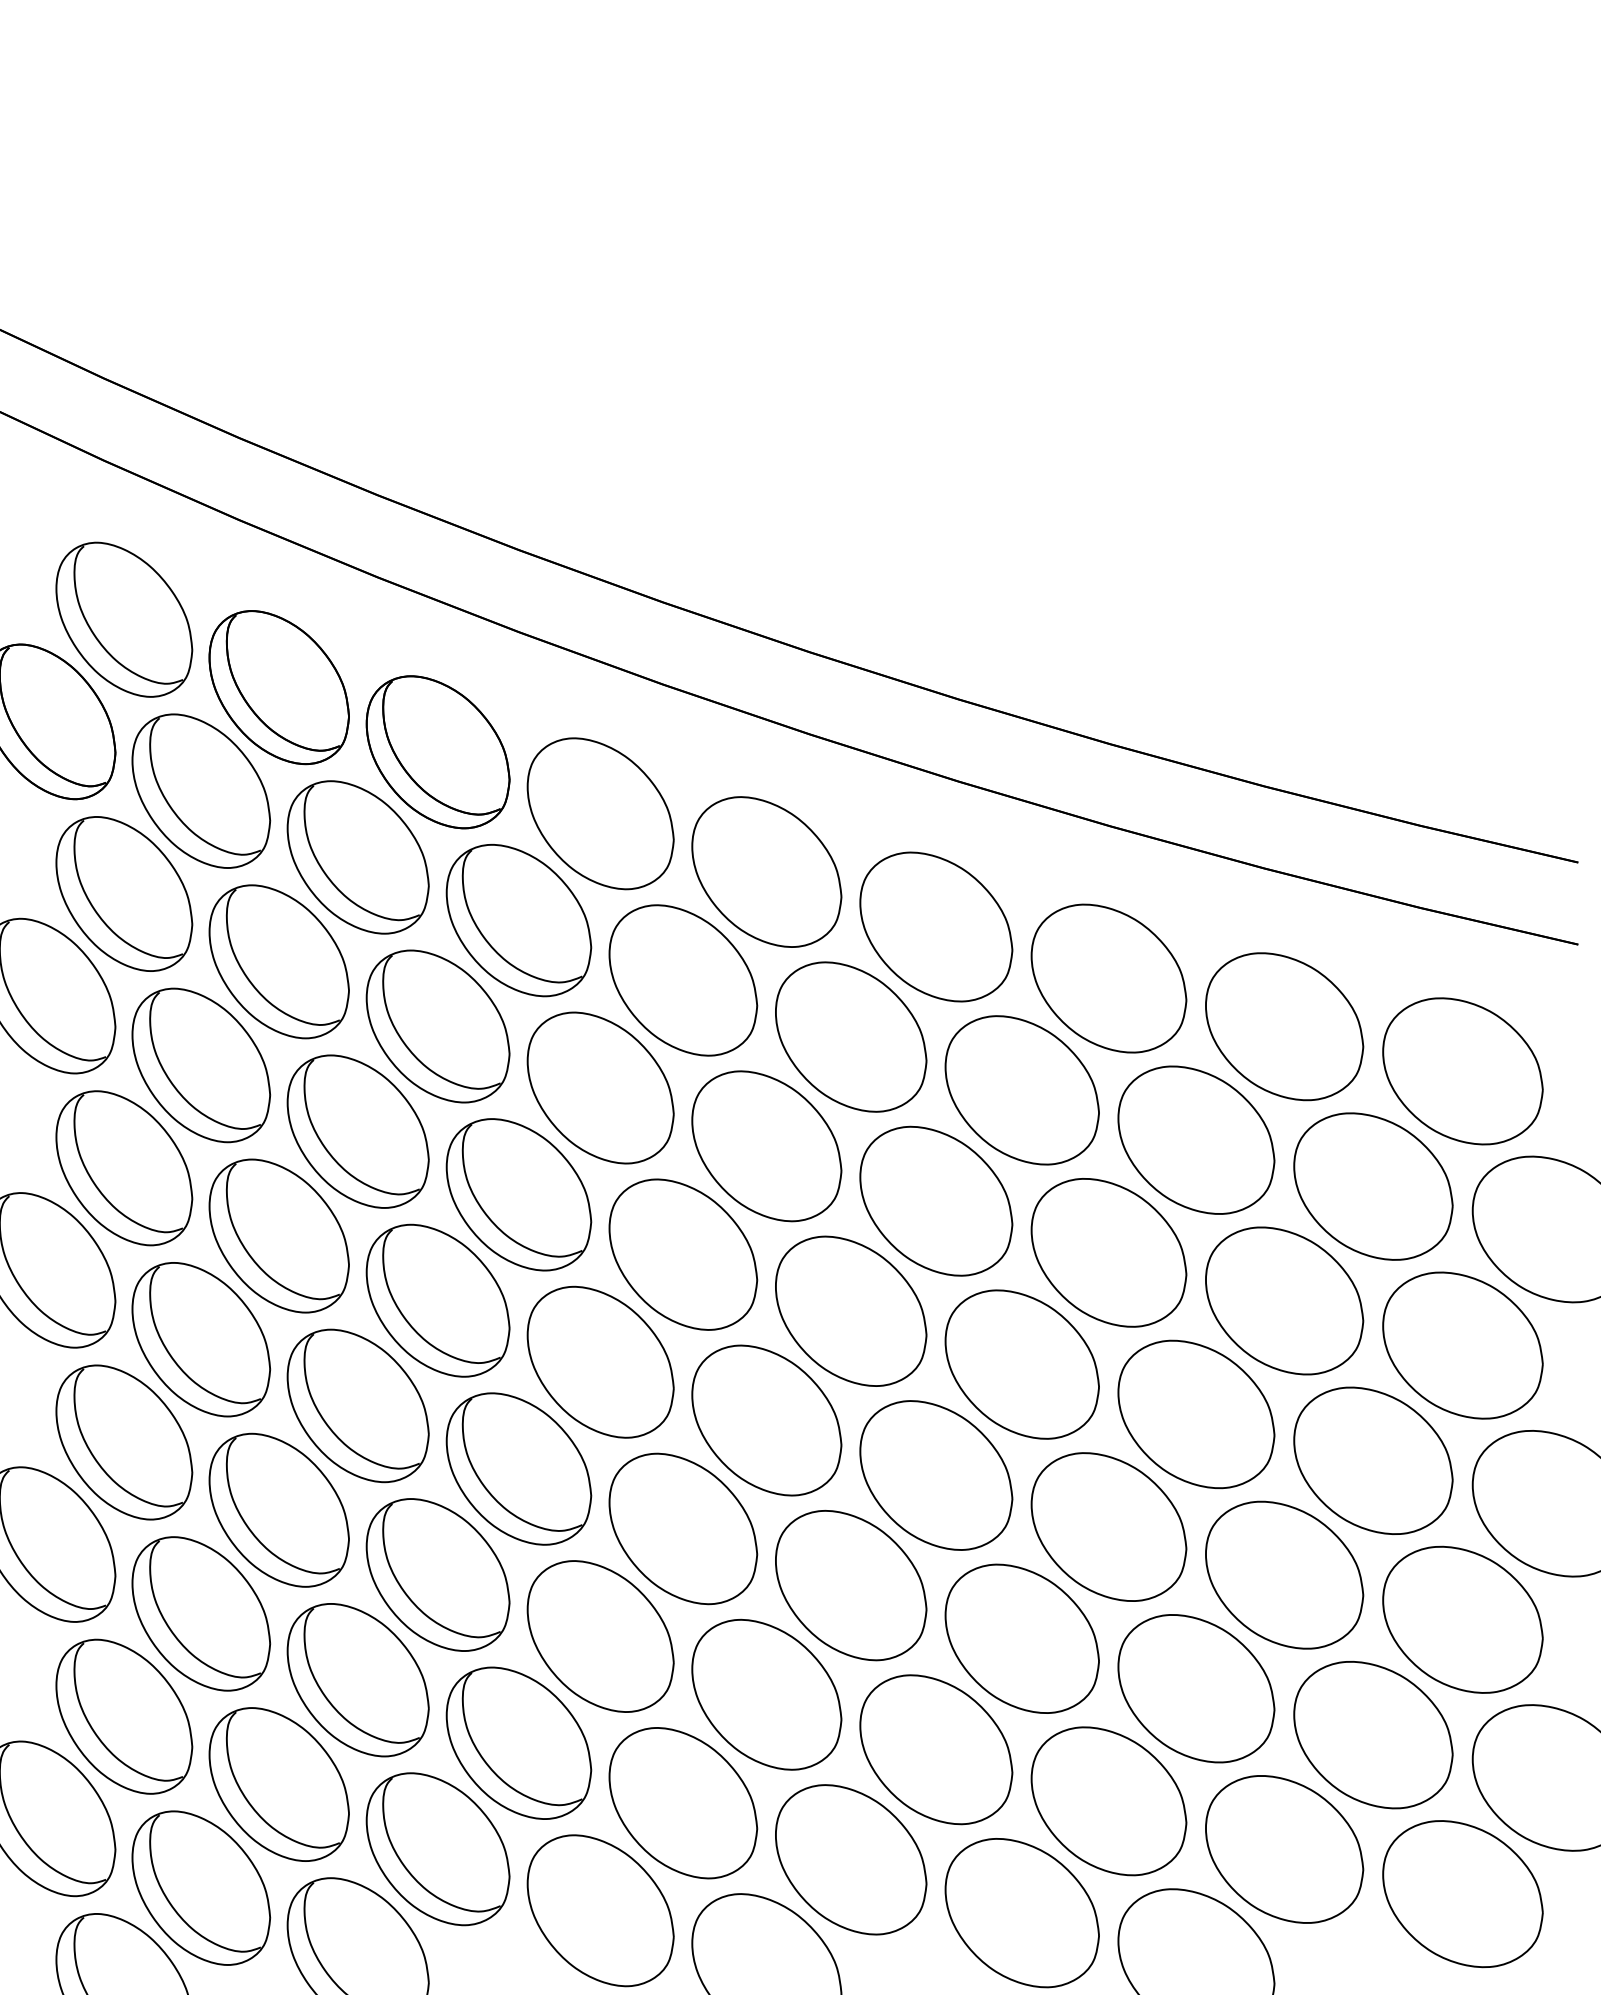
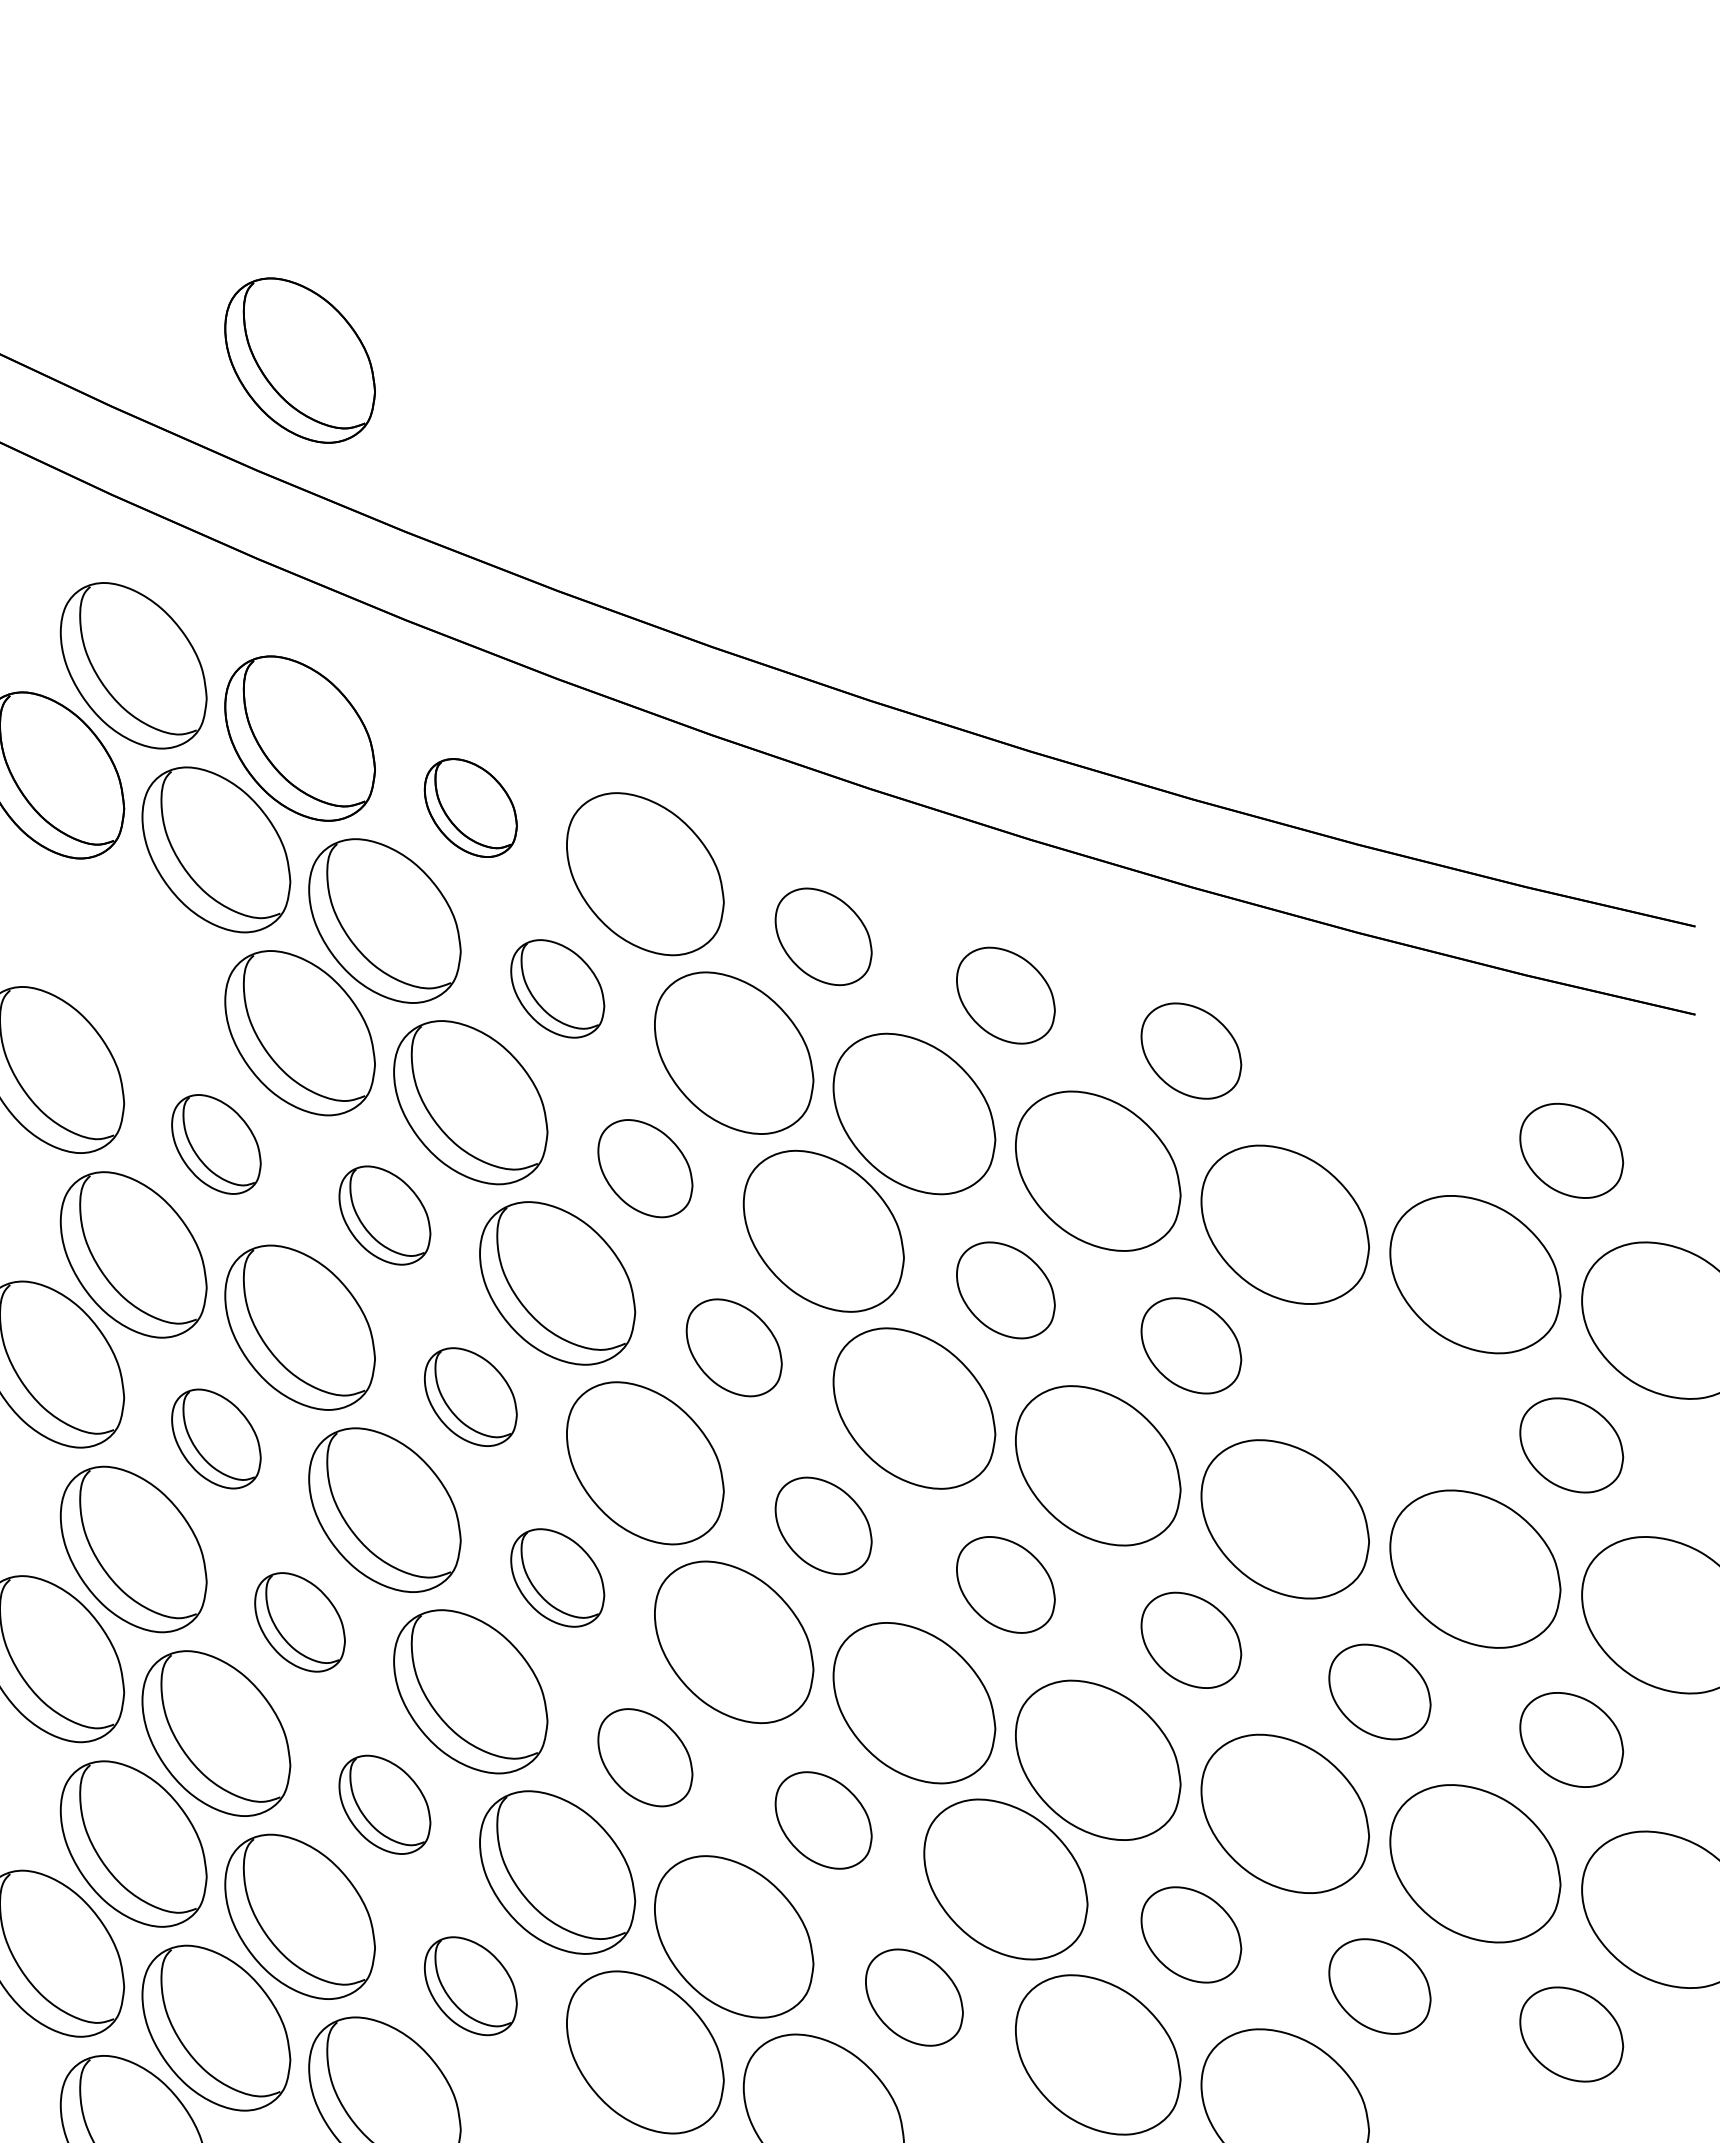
part: (278, 335) -> (299, 360), added
part: (437, 751) -> (470, 807), size x0.6
part: (766, 871) -> (823, 936), size x0.6
part: (124, 893) -> (133, 959), removed
part: (518, 920) -> (557, 988), size x0.6
part: (935, 926) -> (1005, 995), size x0.6
part: (1109, 977) -> (1191, 1050), size x0.6
part: (1284, 1026) -> (1379, 1102), removed
part: (201, 1065) -> (216, 1144), size x0.6
part: (1462, 1071) -> (1571, 1150), size x0.6
part: (600, 1087) -> (645, 1168), size x0.6
part: (357, 1131) -> (384, 1215), size x0.6
part: (935, 1201) -> (1005, 1290), size x0.6
part: (1109, 1252) -> (1191, 1345), size x0.6
part: (683, 1254) -> (734, 1347), size x0.6
part: (437, 1300) -> (470, 1396), size x0.6
part: (1284, 1301) -> (1379, 1397), removed
part: (201, 1339) -> (216, 1438), size x0.6
part: (1462, 1345) -> (1571, 1445), size x0.6
part: (766, 1420) -> (823, 1525), size x0.6
part: (518, 1468) -> (557, 1577), size x0.6
part: (935, 1475) -> (1005, 1584), size x0.6
part: (278, 1510) -> (299, 1622), size x0.6
part: (1109, 1527) -> (1191, 1640), size x0.6
part: (1284, 1574) -> (1379, 1691), size x0.6
part: (1462, 1619) -> (1571, 1739), size x0.6
part: (600, 1636) -> (645, 1757), size x0.6
part: (357, 1679) -> (384, 1804), size x0.6
part: (766, 1694) -> (823, 1820), size x0.6
part: (1109, 1800) -> (1191, 1934), size x0.6
part: (437, 1848) -> (470, 1985), size x0.6
part: (1284, 1849) -> (1379, 1986), size x0.6
part: (851, 1859) -> (914, 1997), size x0.6
part: (1462, 1894) -> (1571, 2034), size x0.6

